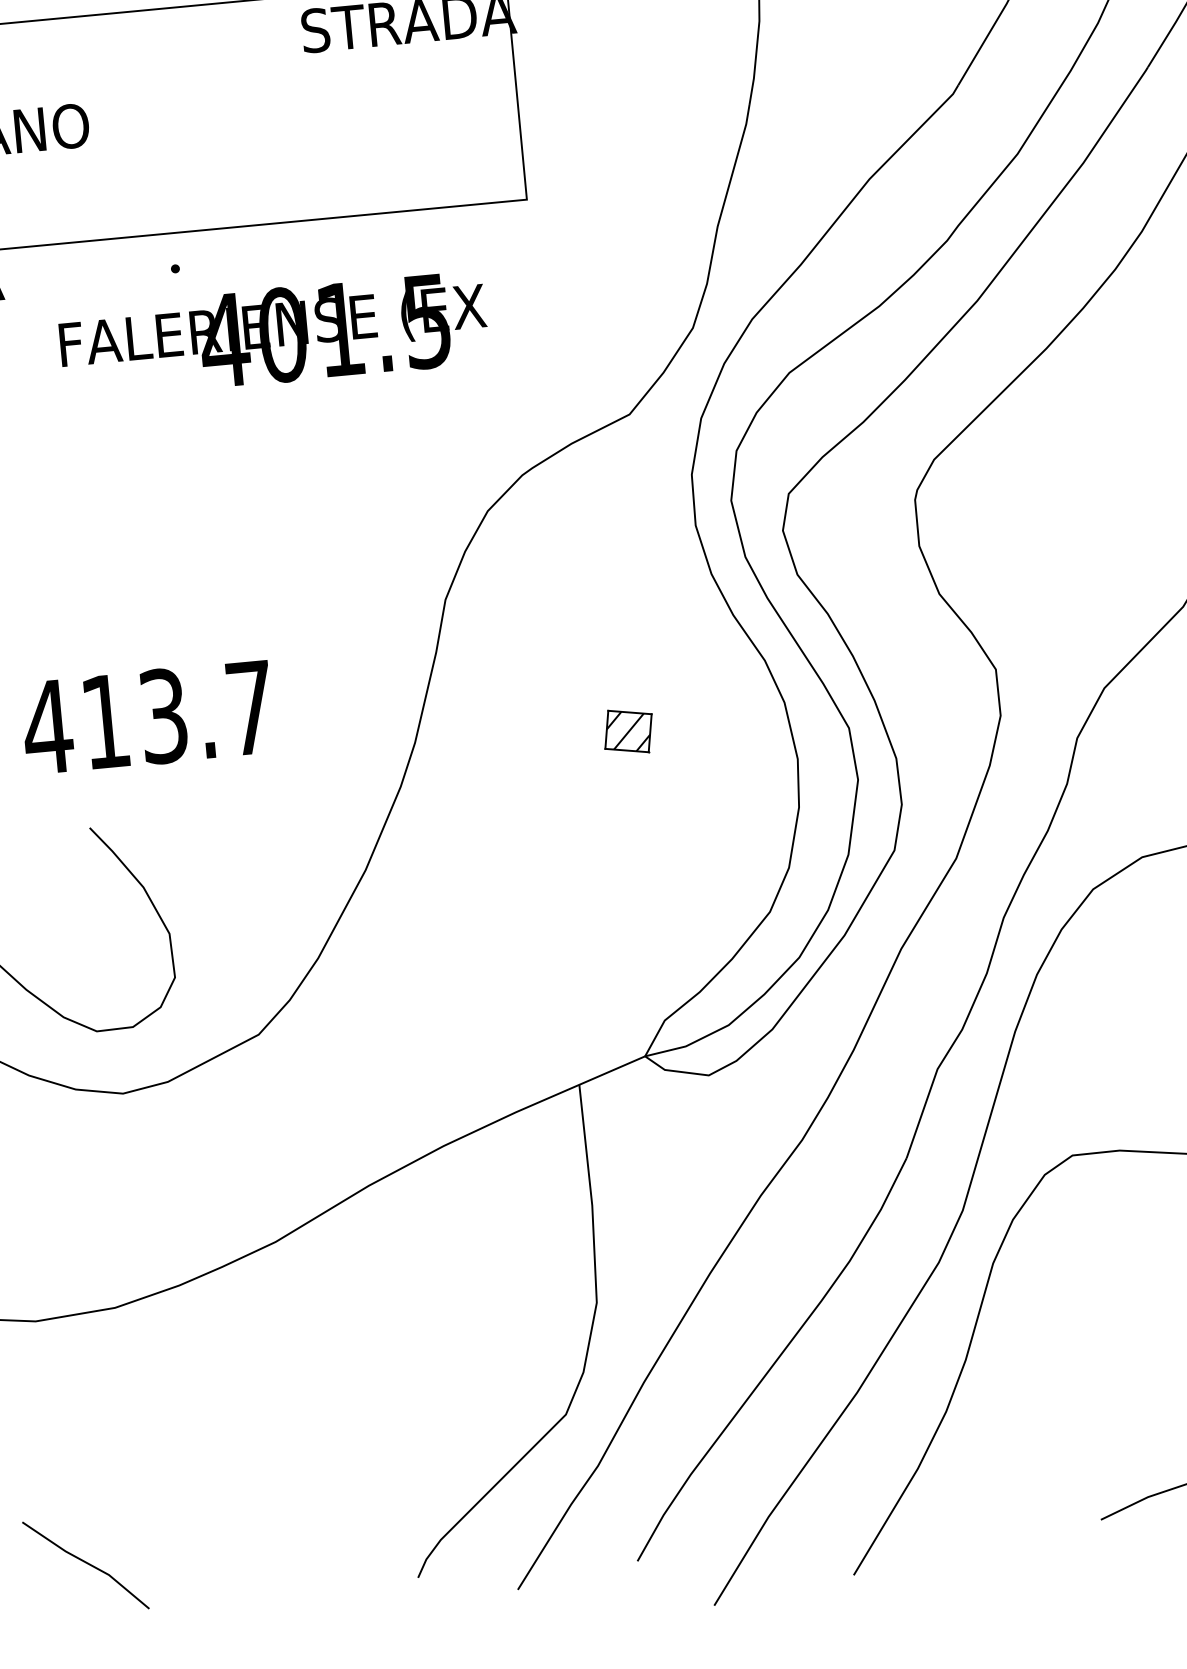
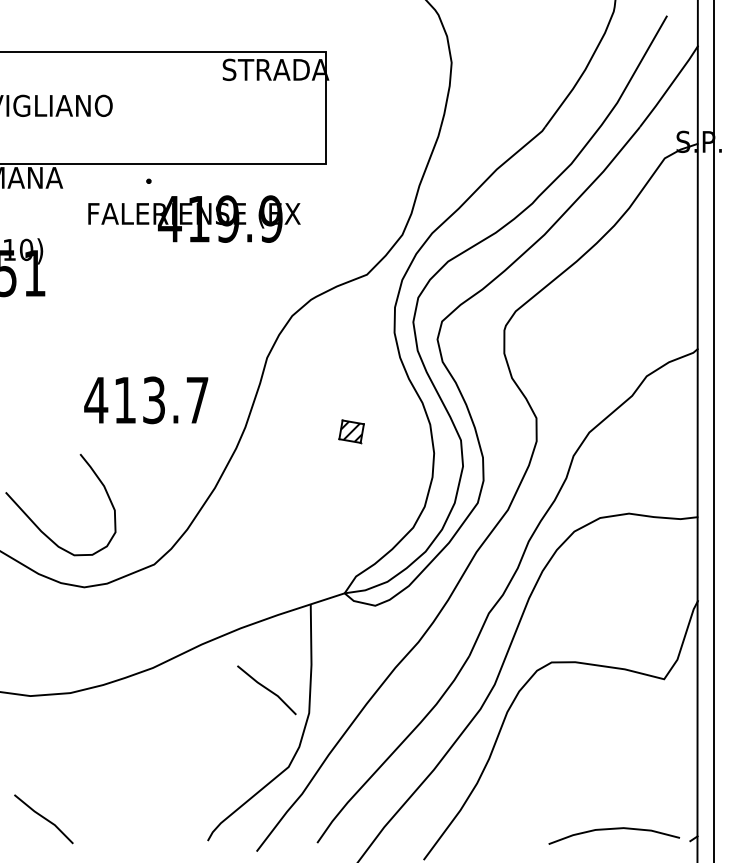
text: (353, 327) -> (234, 218), 401.5 -> 419.9
text: (148, 717) -> (146, 400), moved
line: (506, 1263) -> (266, 689), added

